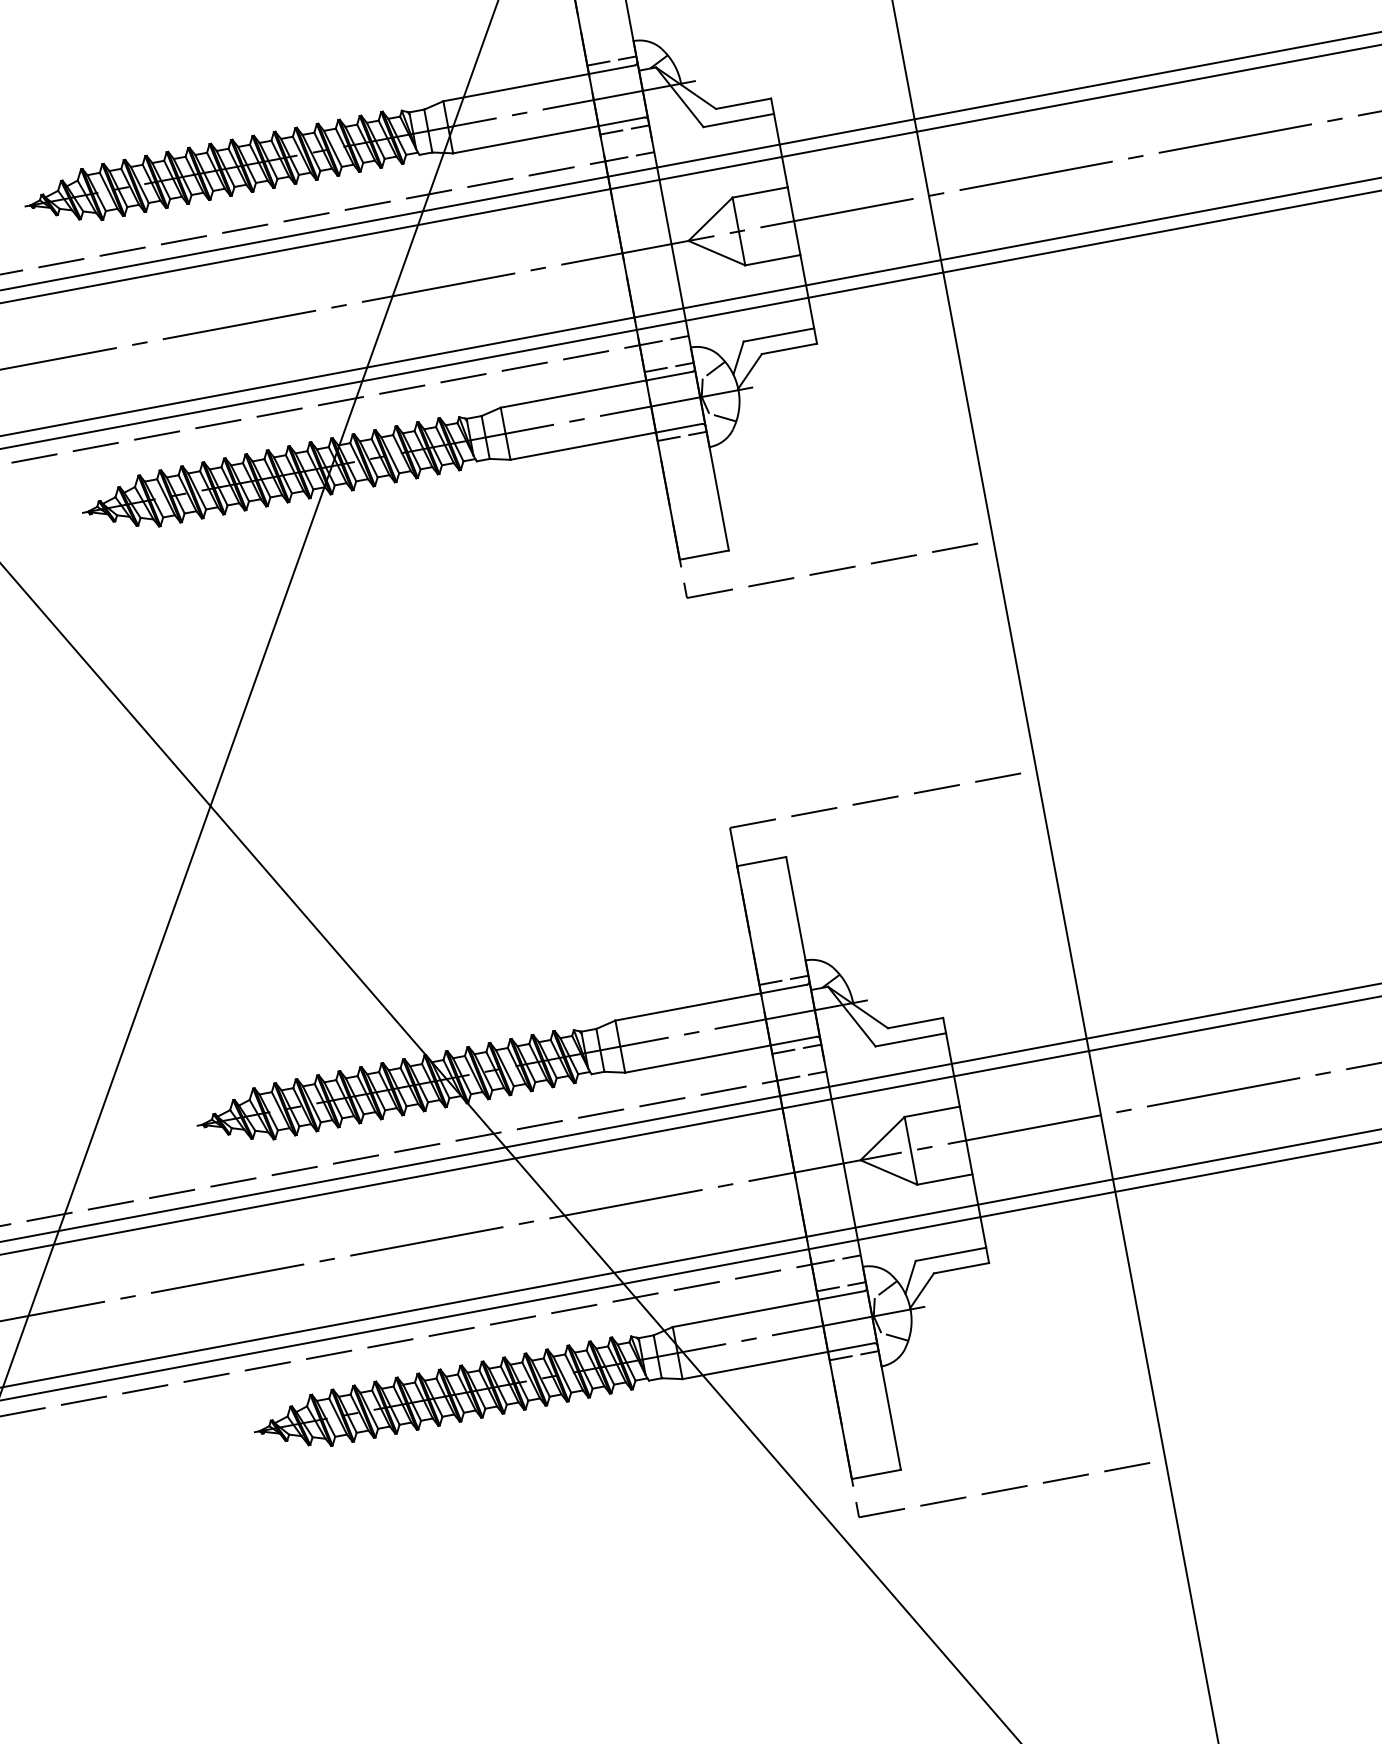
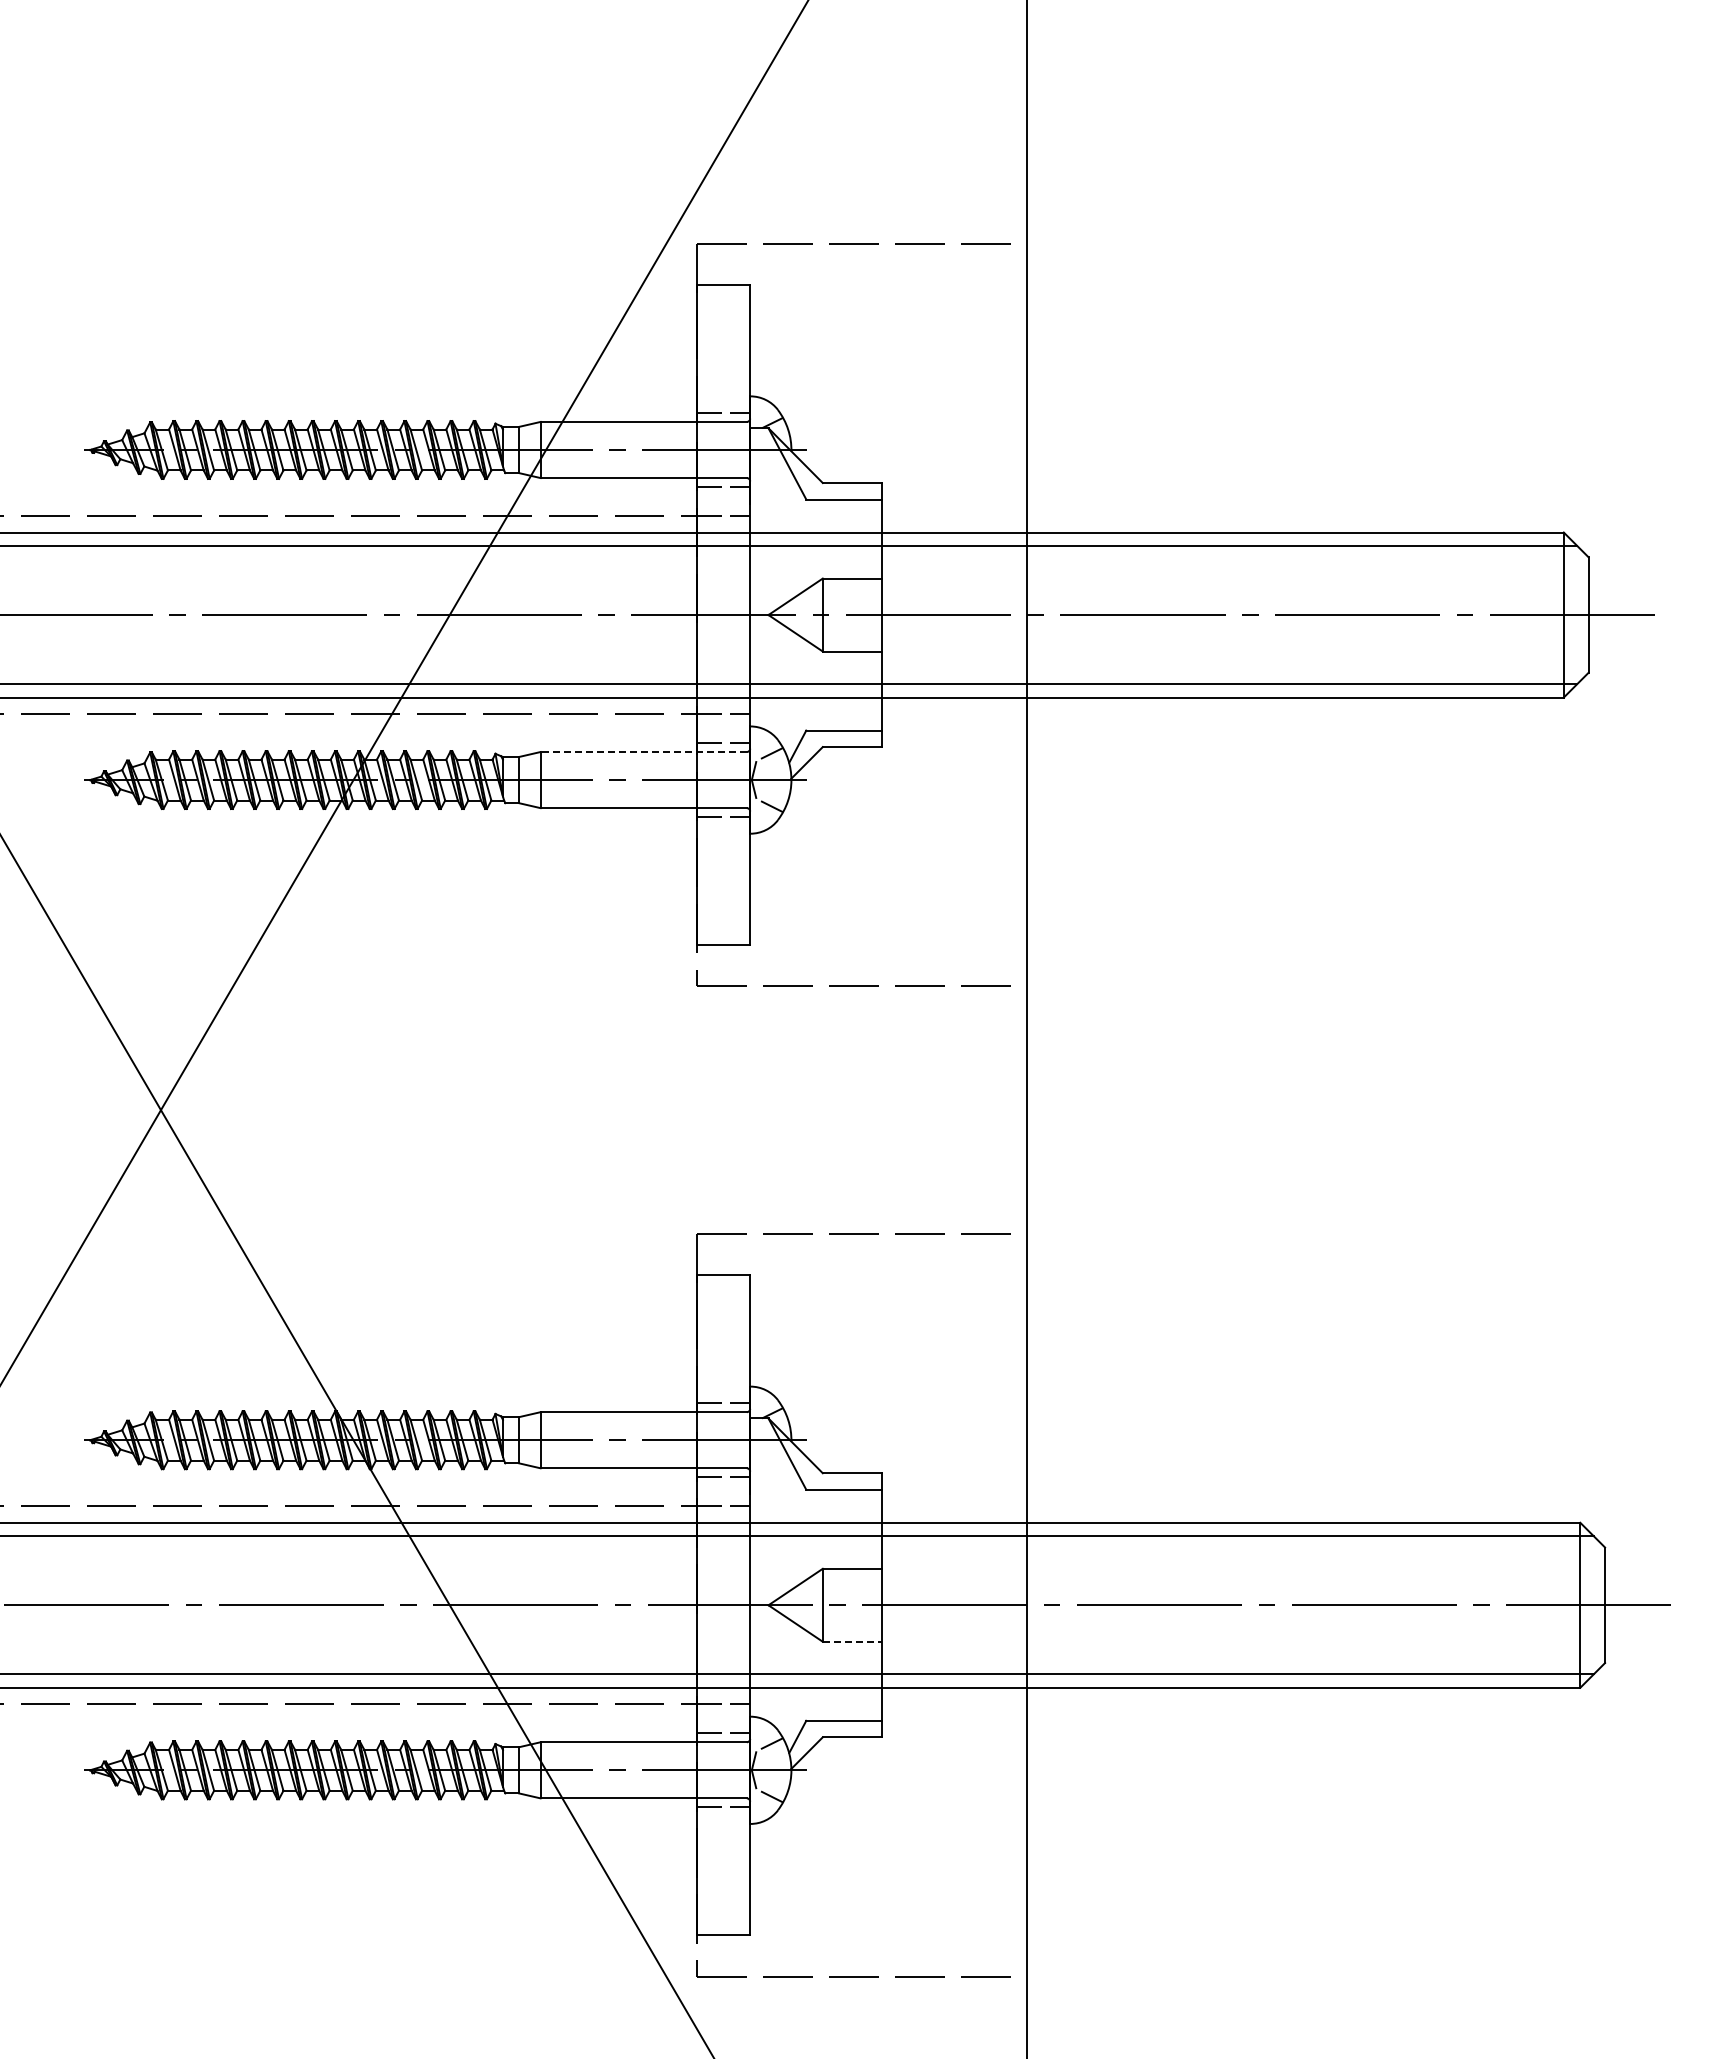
line: (596, 390) -> (643, 752), solid -> dashed
line: (944, 1179) -> (852, 1641), solid -> dashed

